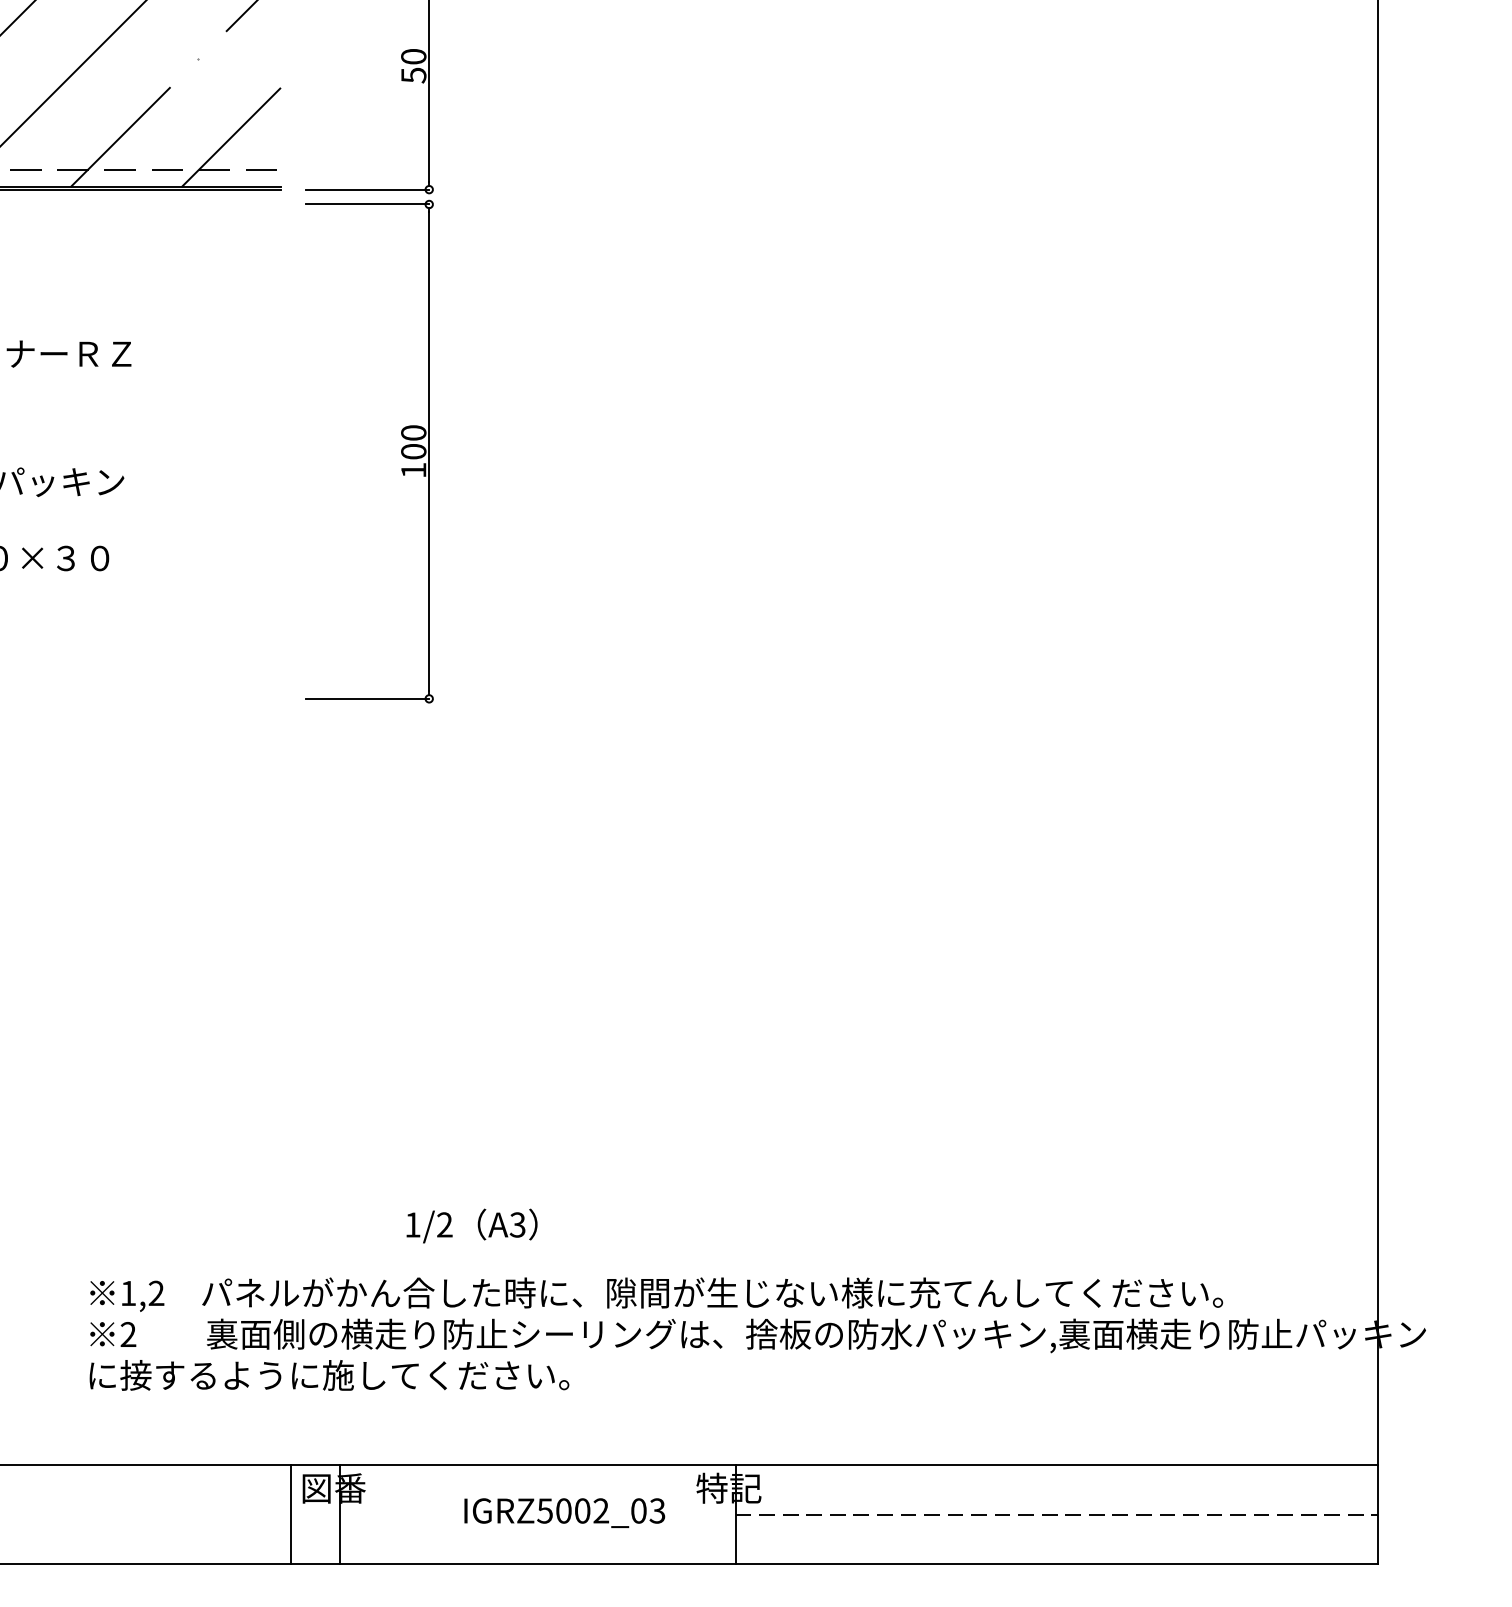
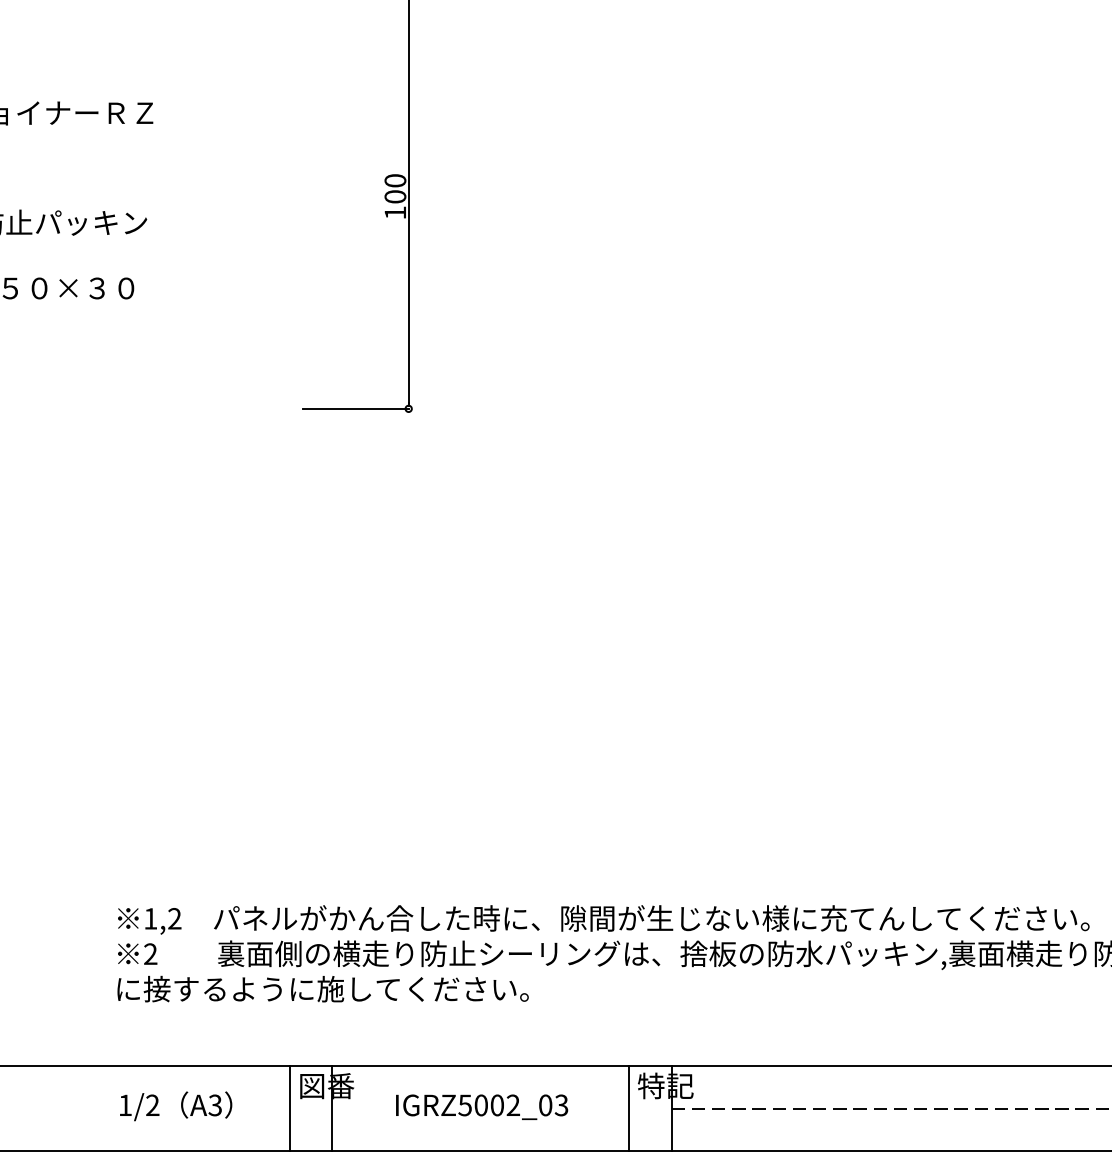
text: (471, 1225) -> (175, 1105), moved
text: (564, 1512) -> (481, 1106), moved
line: (686, 1514) -> (629, 1108), added

